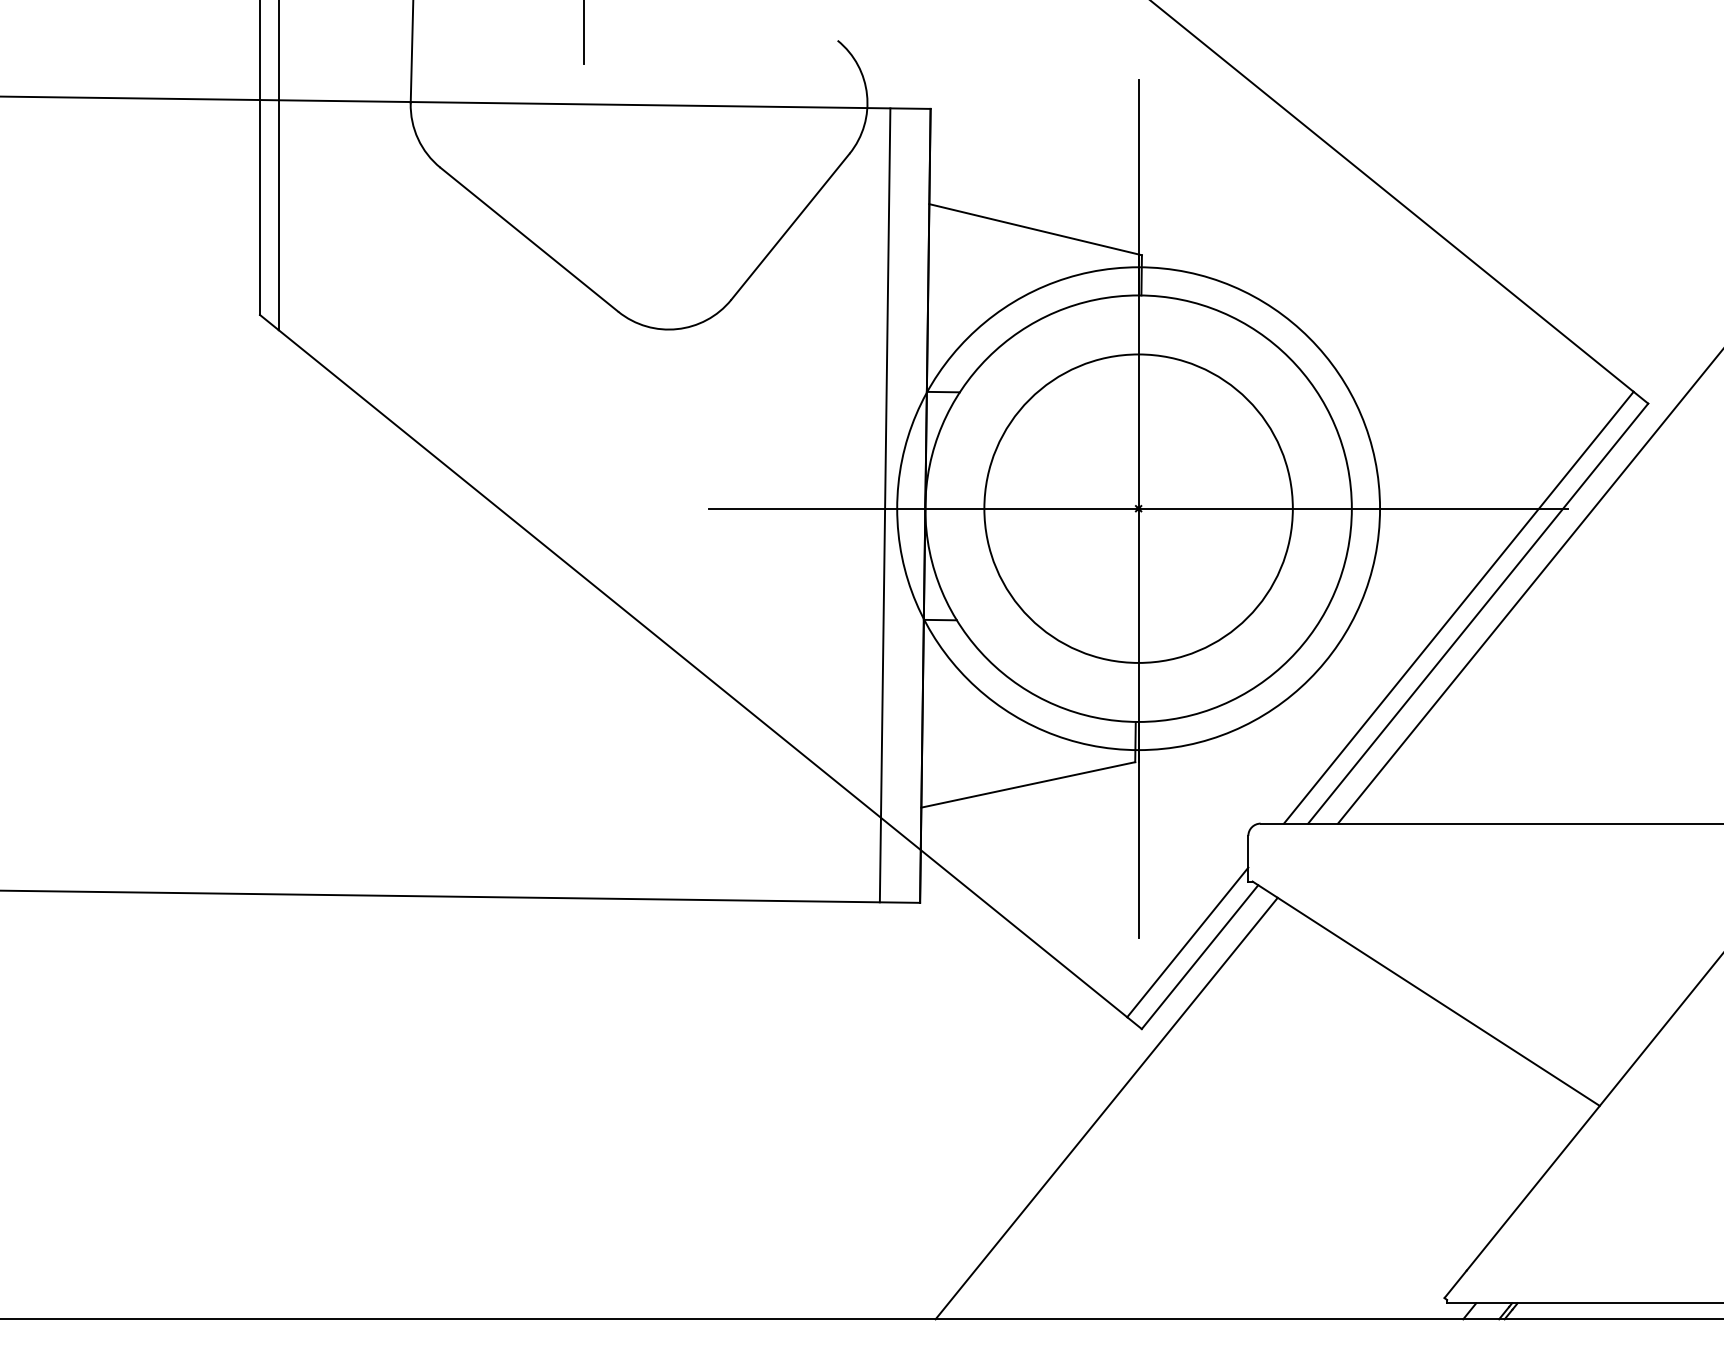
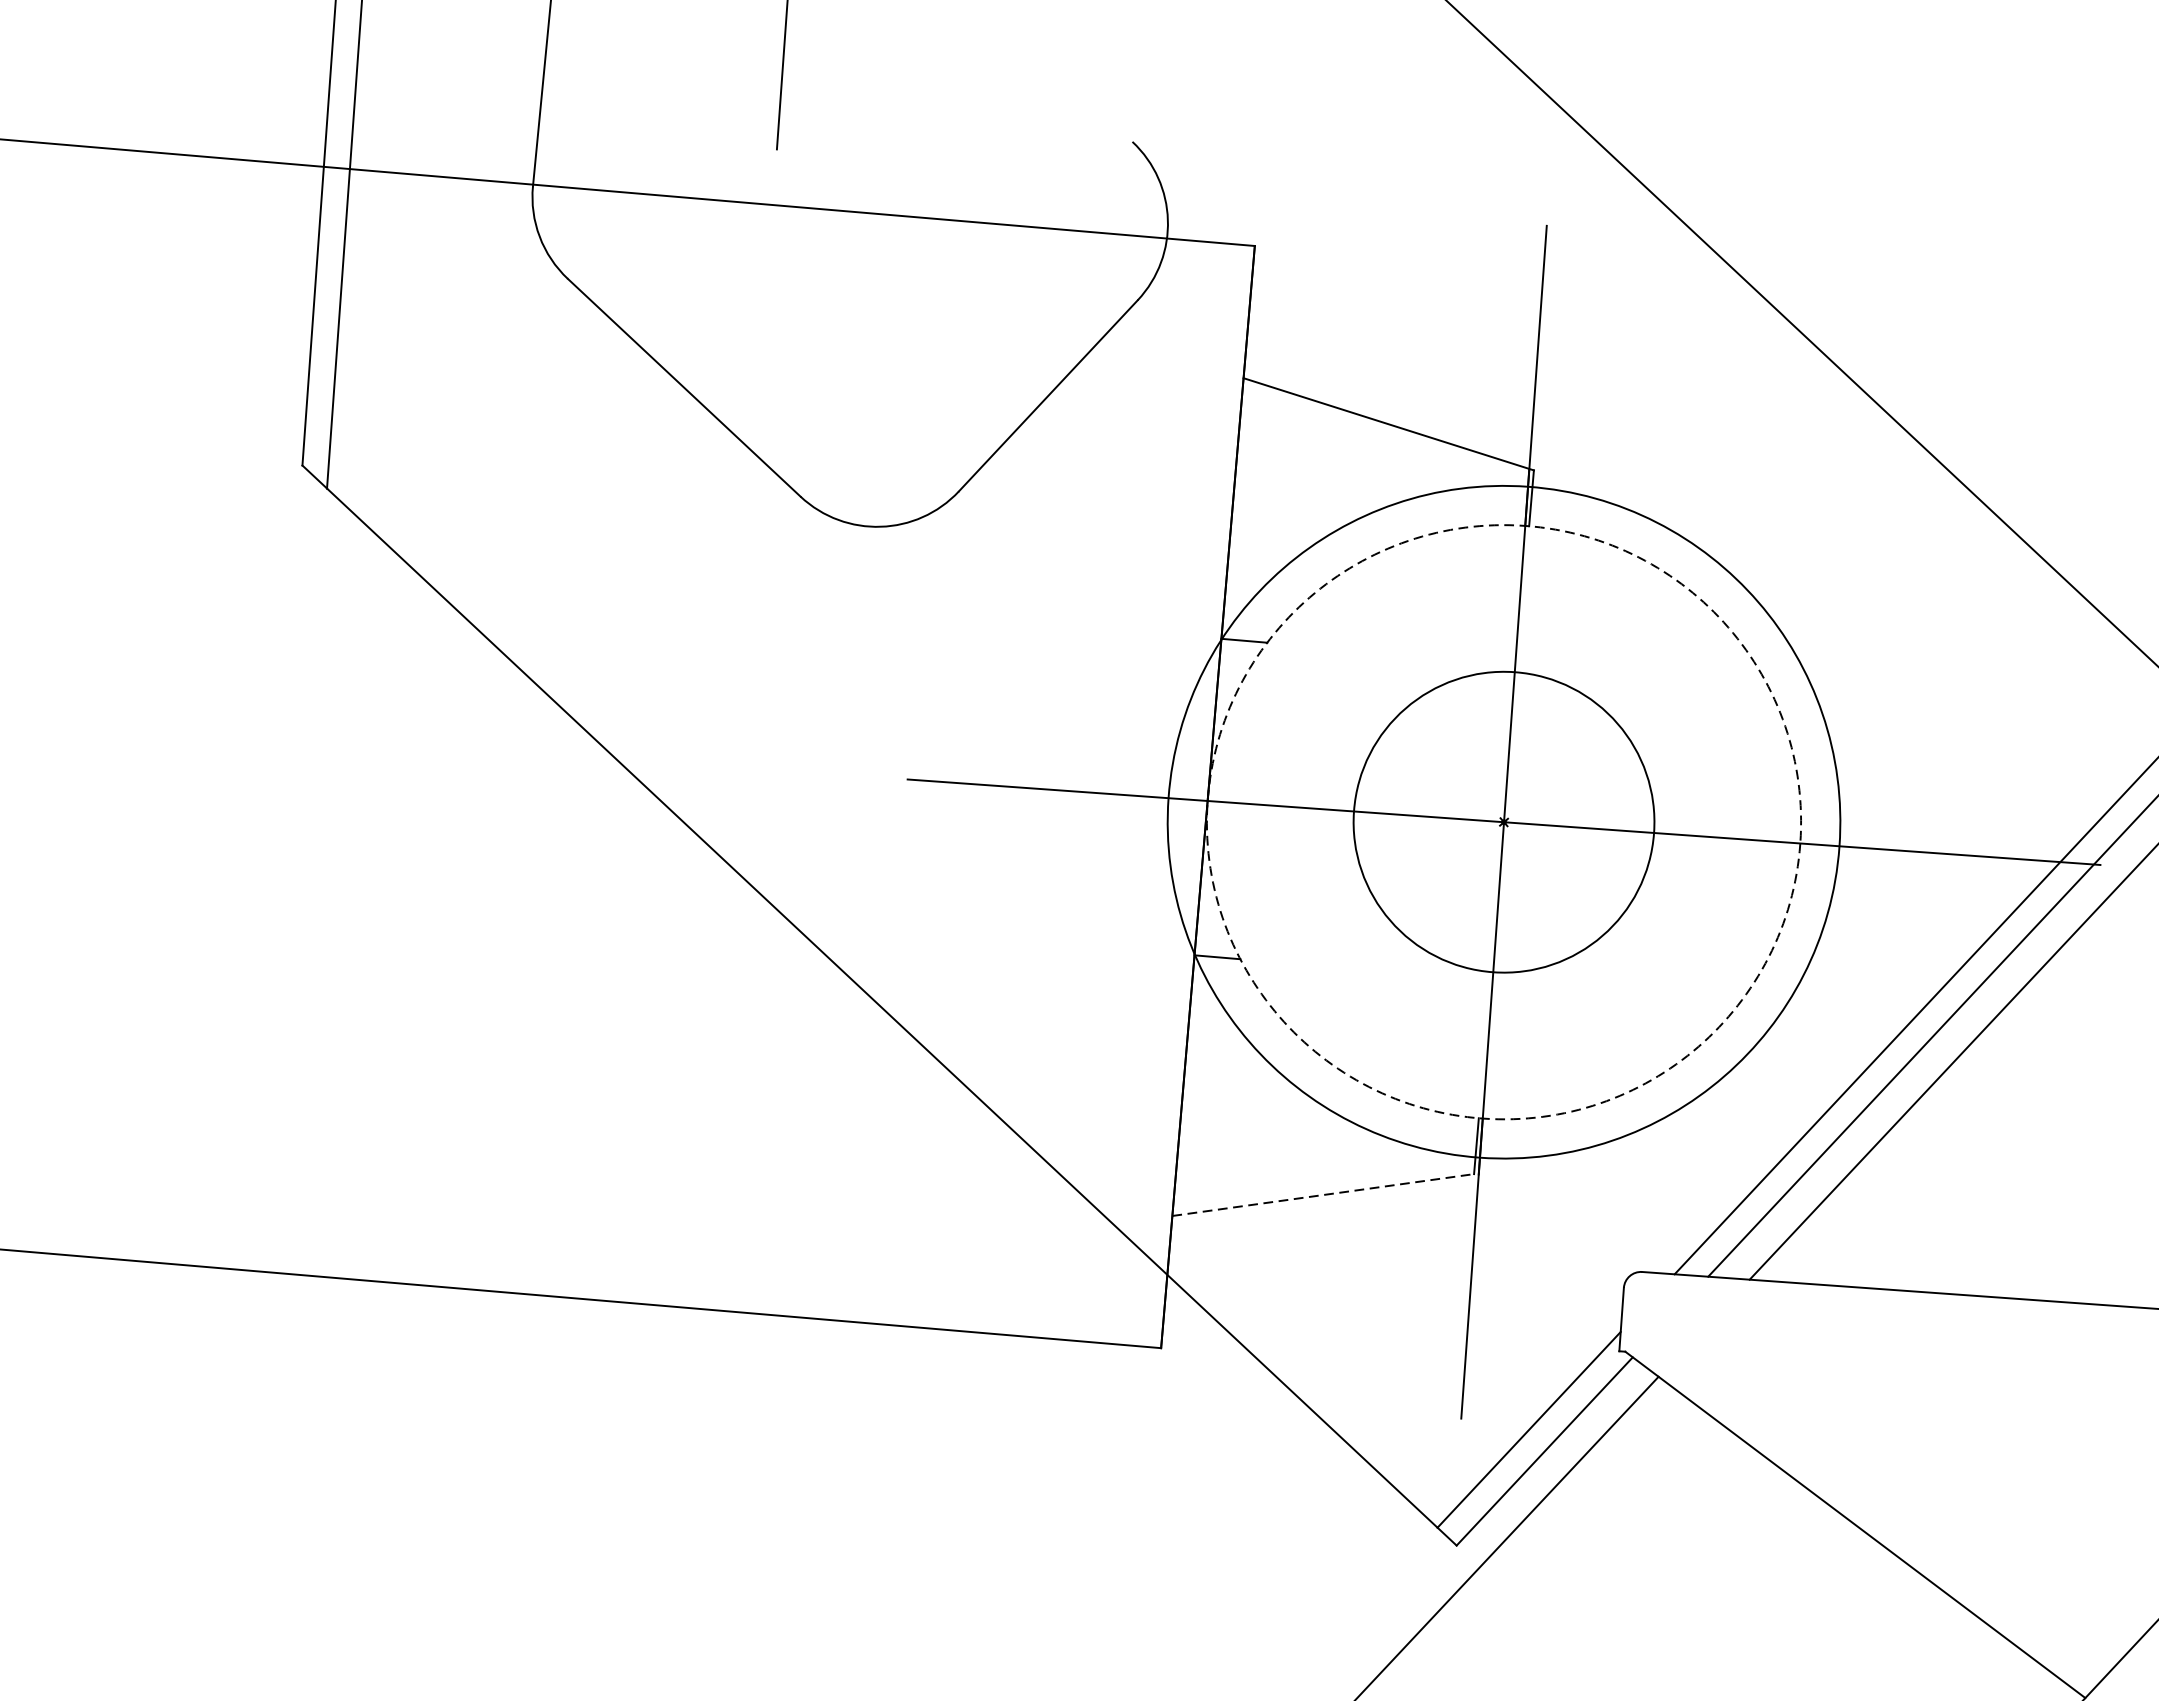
line: (884, 505) -> (1151, 792), removed
circle: (1138, 508) -> (1503, 821), size x0.7
circle: (1138, 508) -> (1503, 821), solid -> dashed
line: (1028, 784) -> (1323, 1194), solid -> dashed

